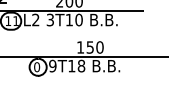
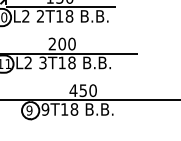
text: (78, 19) -> (71, 62), 3T10 -> 3T18
text: (80, 47) -> (73, 90), 150 -> 450
text: (37, 67) -> (29, 110), 0 -> 9

